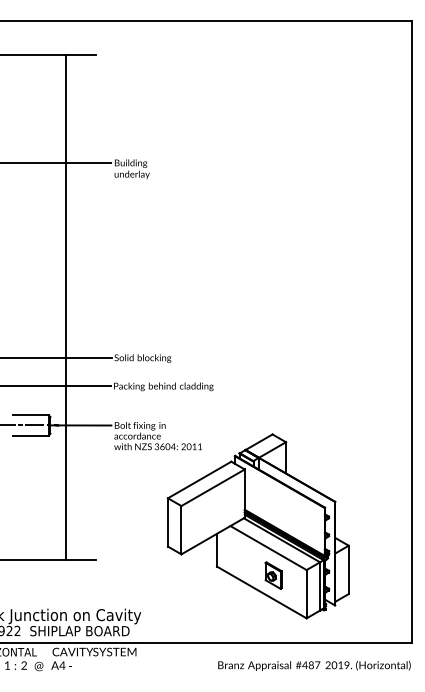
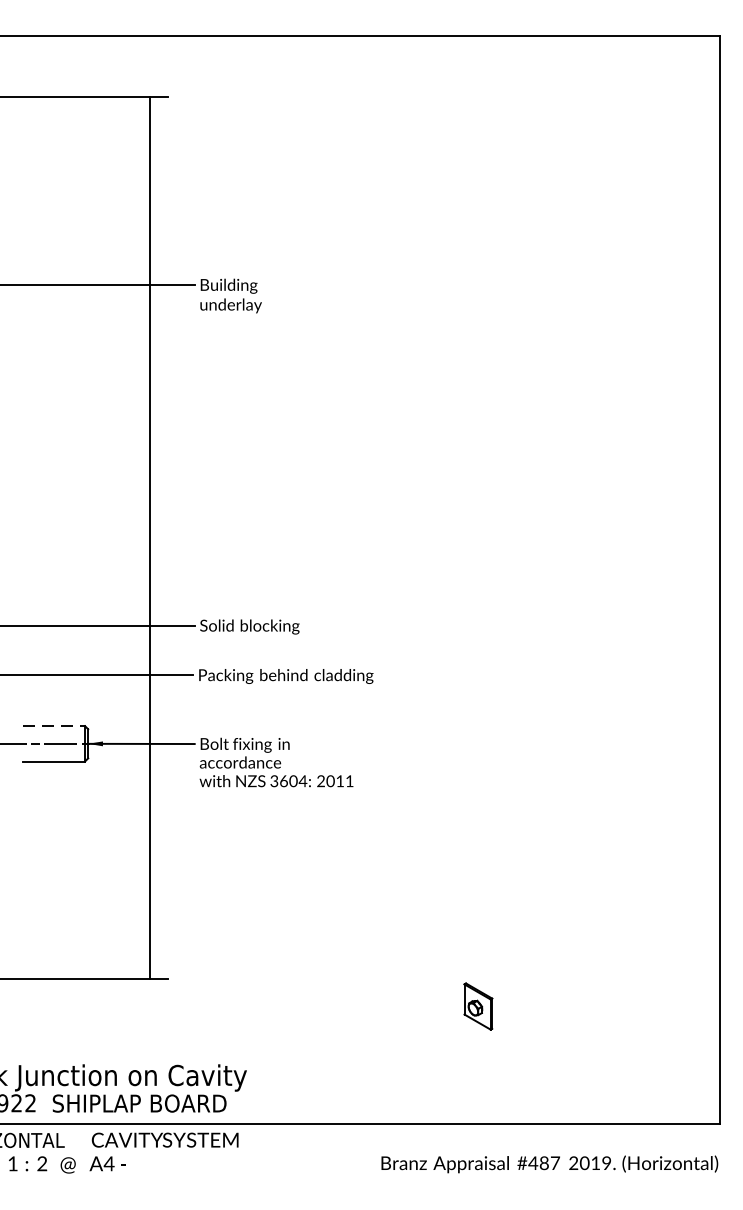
line: (65, 307) -> (149, 537), moved
line: (30, 415) -> (53, 726), solid -> dashed
part: (257, 526) -> (450, 920), removed

